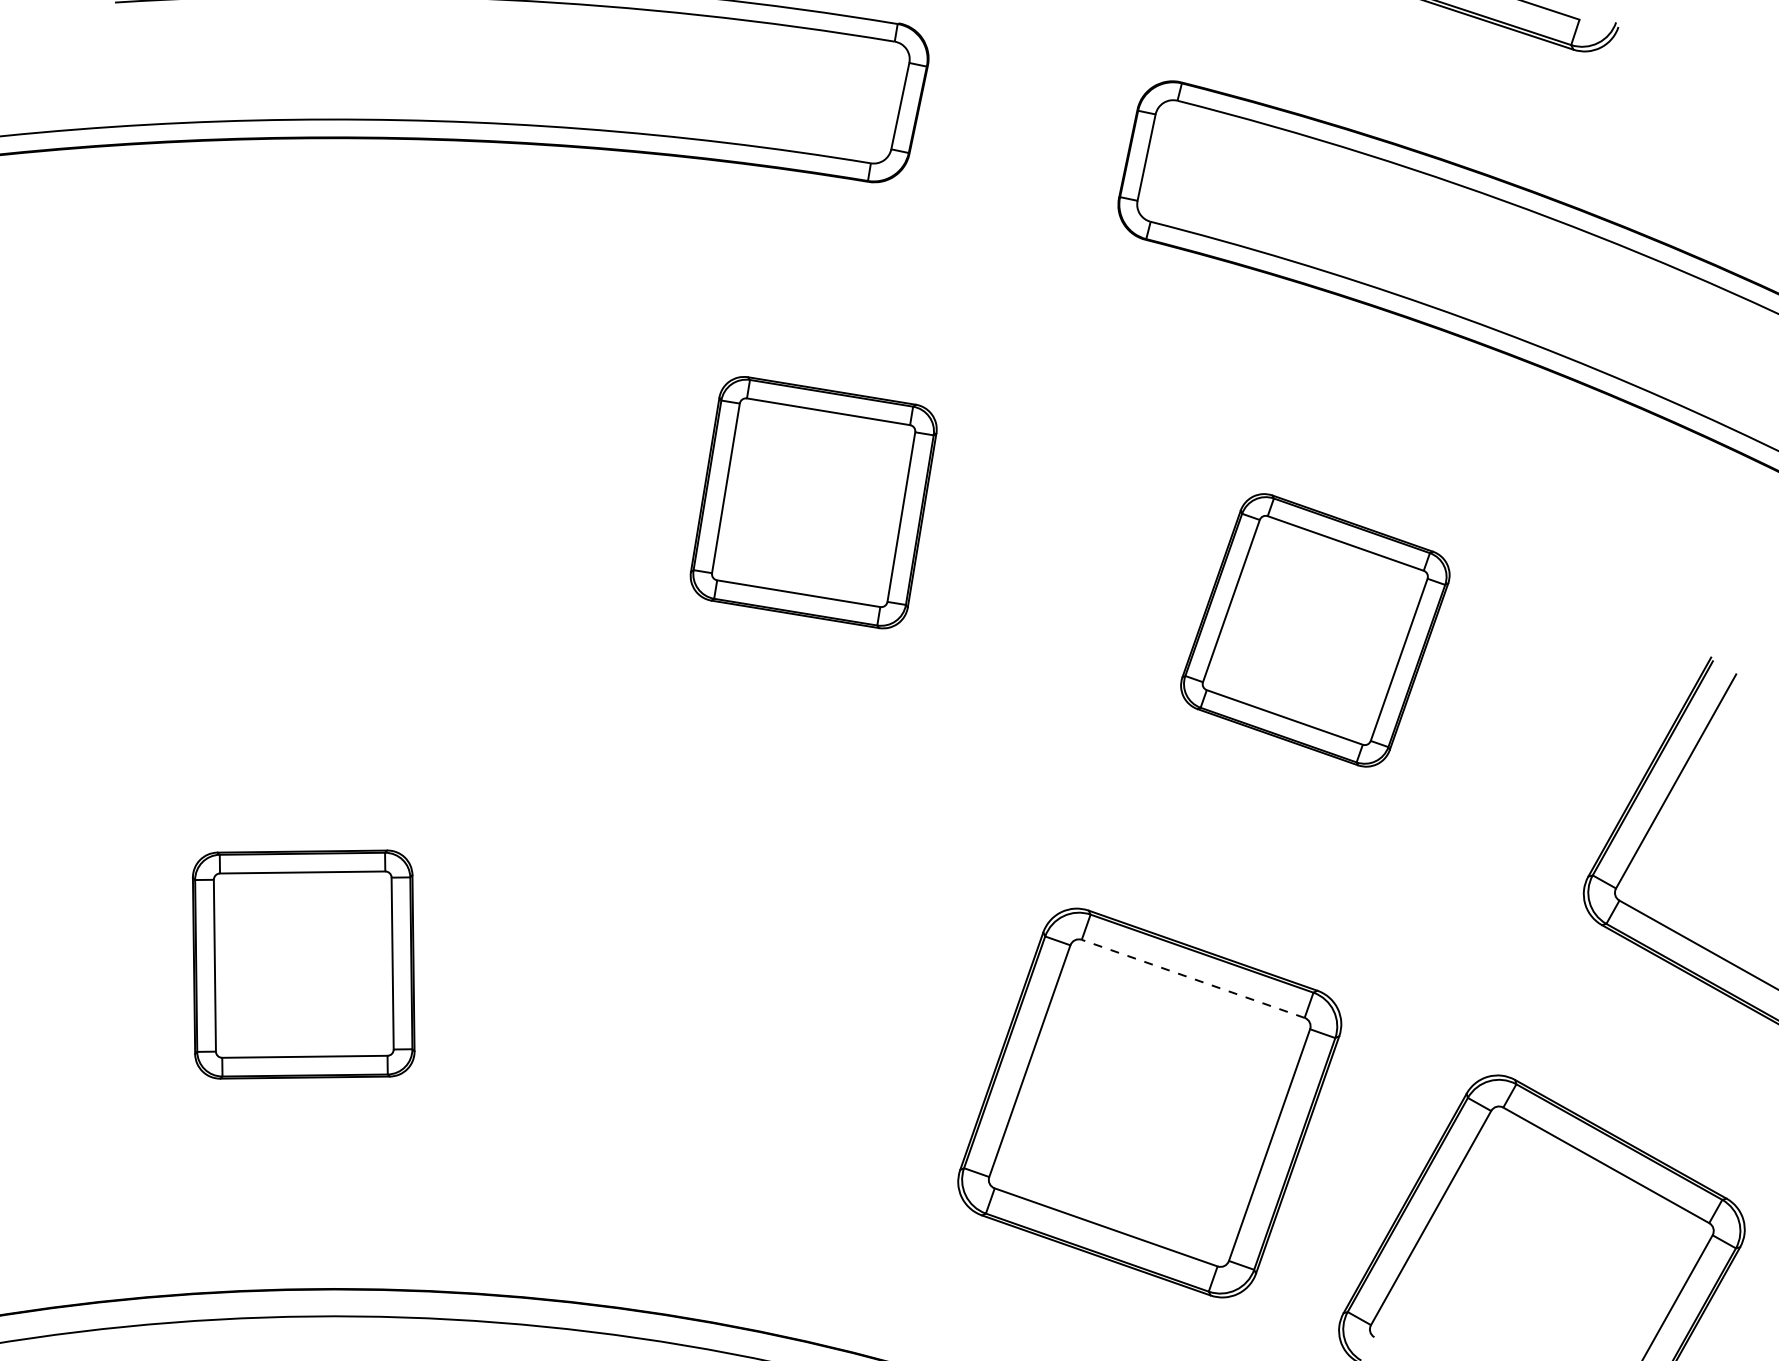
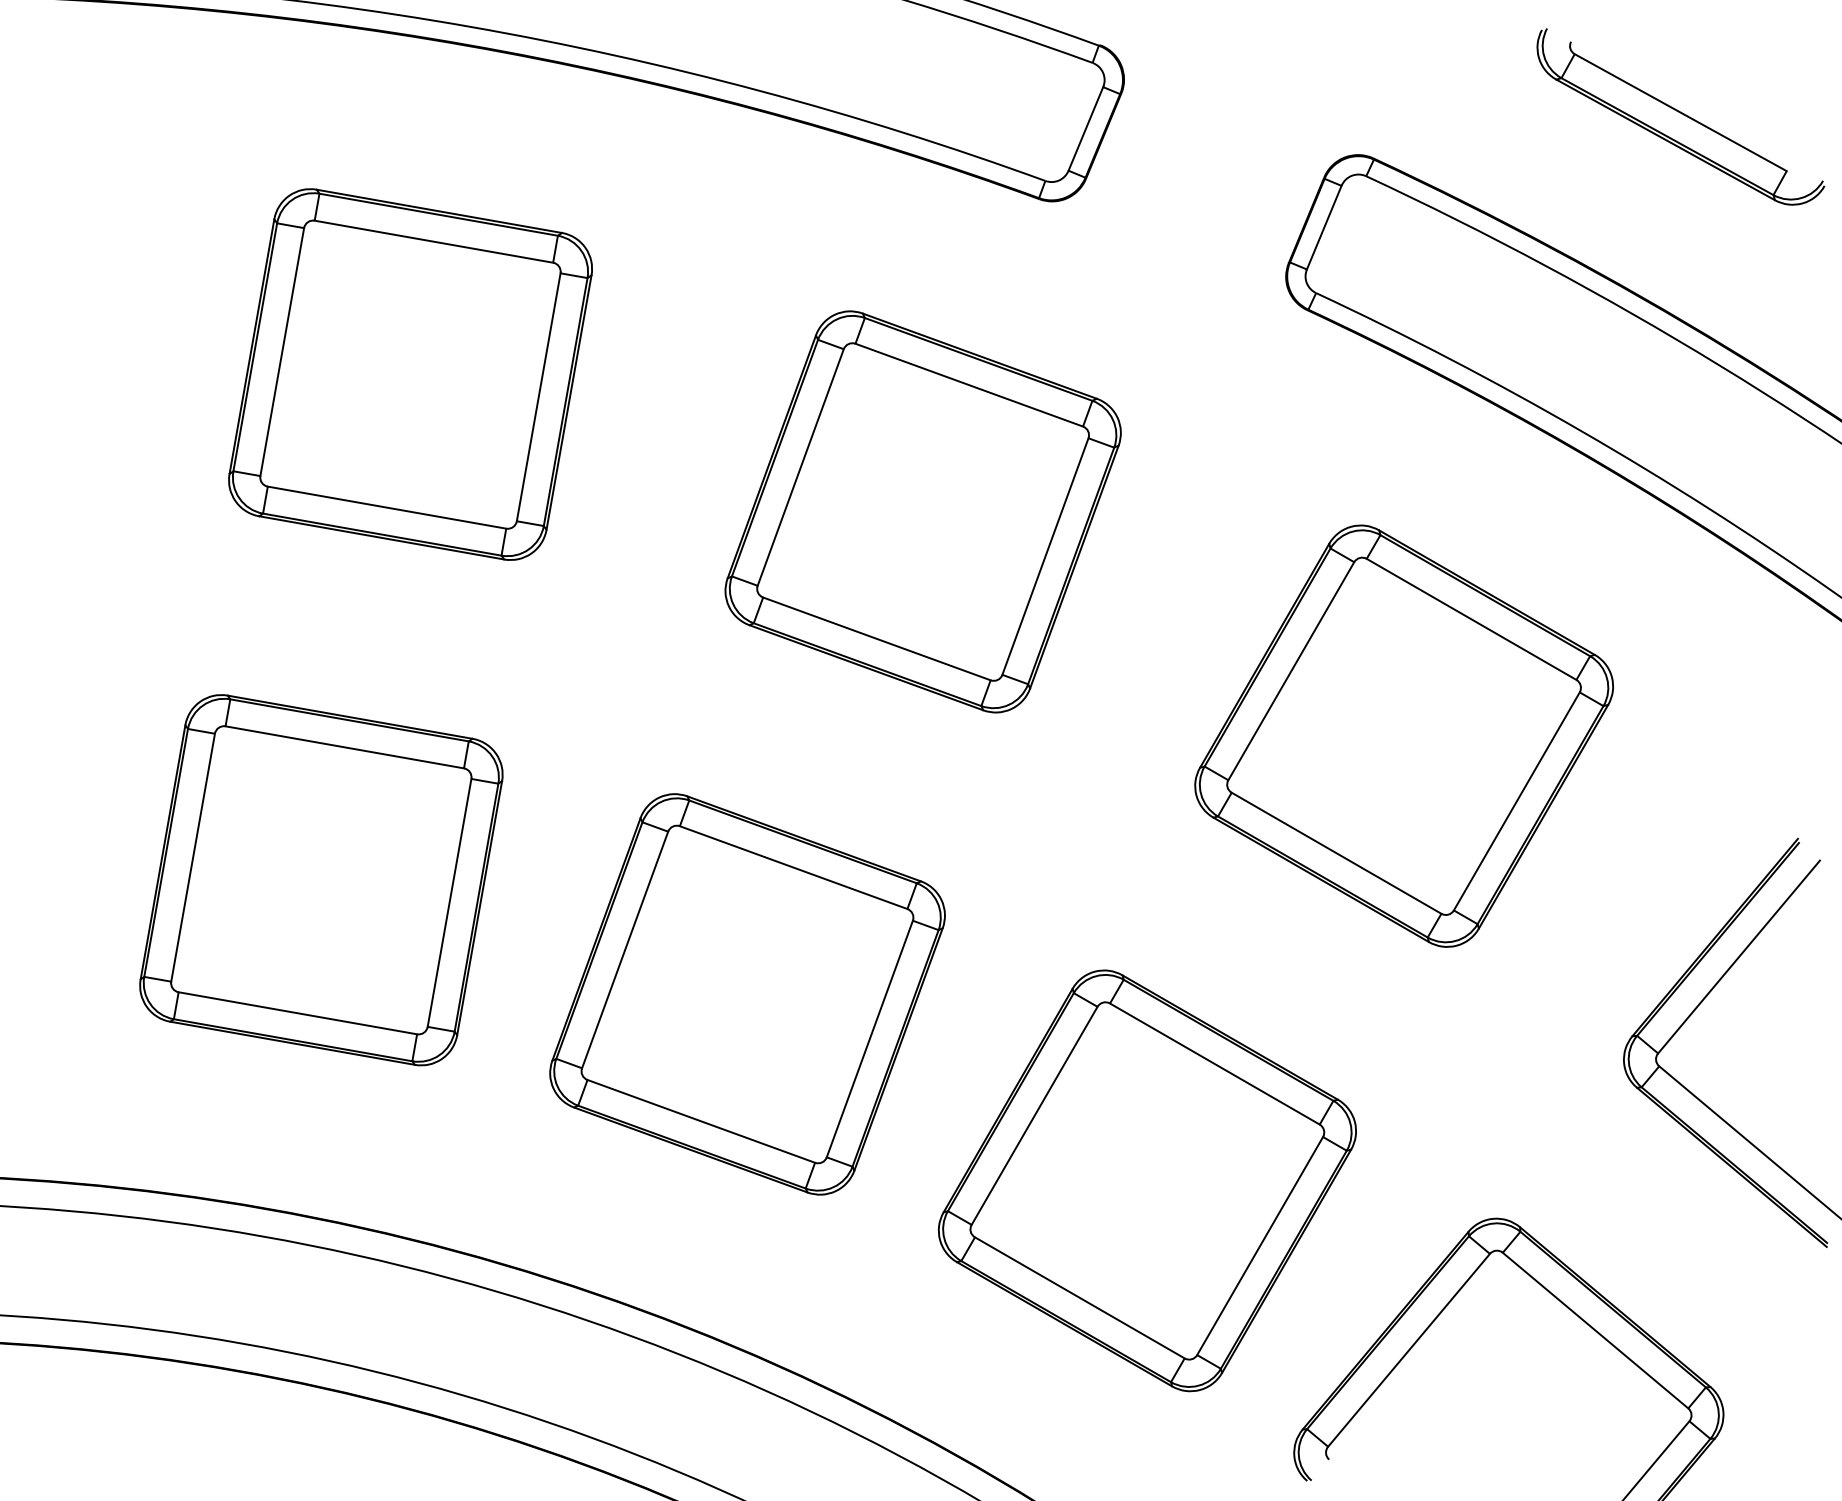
part: (297, 463) -> (410, 374), added
part: (813, 502) -> (922, 511), size x1.43
part: (1315, 629) -> (1404, 735), size x1.43
part: (303, 964) -> (321, 880), size x1.43
line: (1192, 978) -> (1214, 1063), dashed -> solid
part: (732, 996) -> (747, 994), added

